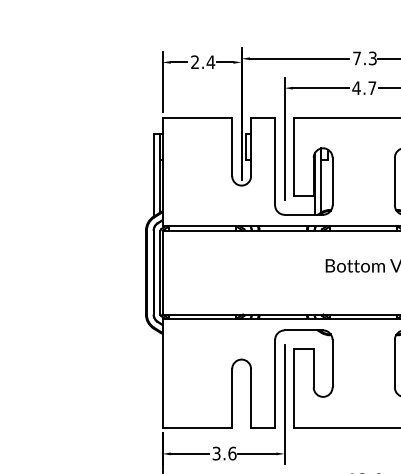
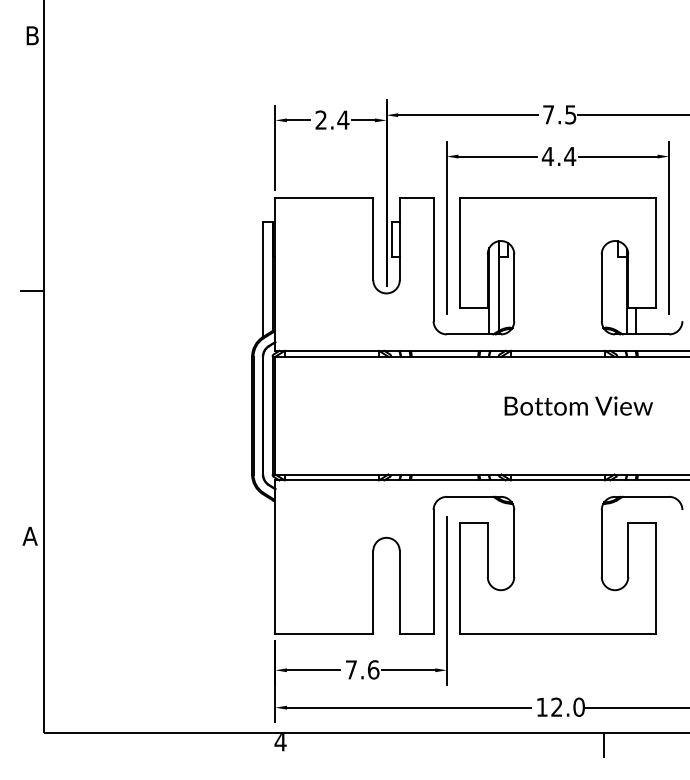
text: (372, 58) -> (570, 114), 7.3 -> 7.5
text: (372, 88) -> (570, 156), 4.7 -> 4.4
text: (215, 453) -> (350, 669), 3.6 -> 7.6

